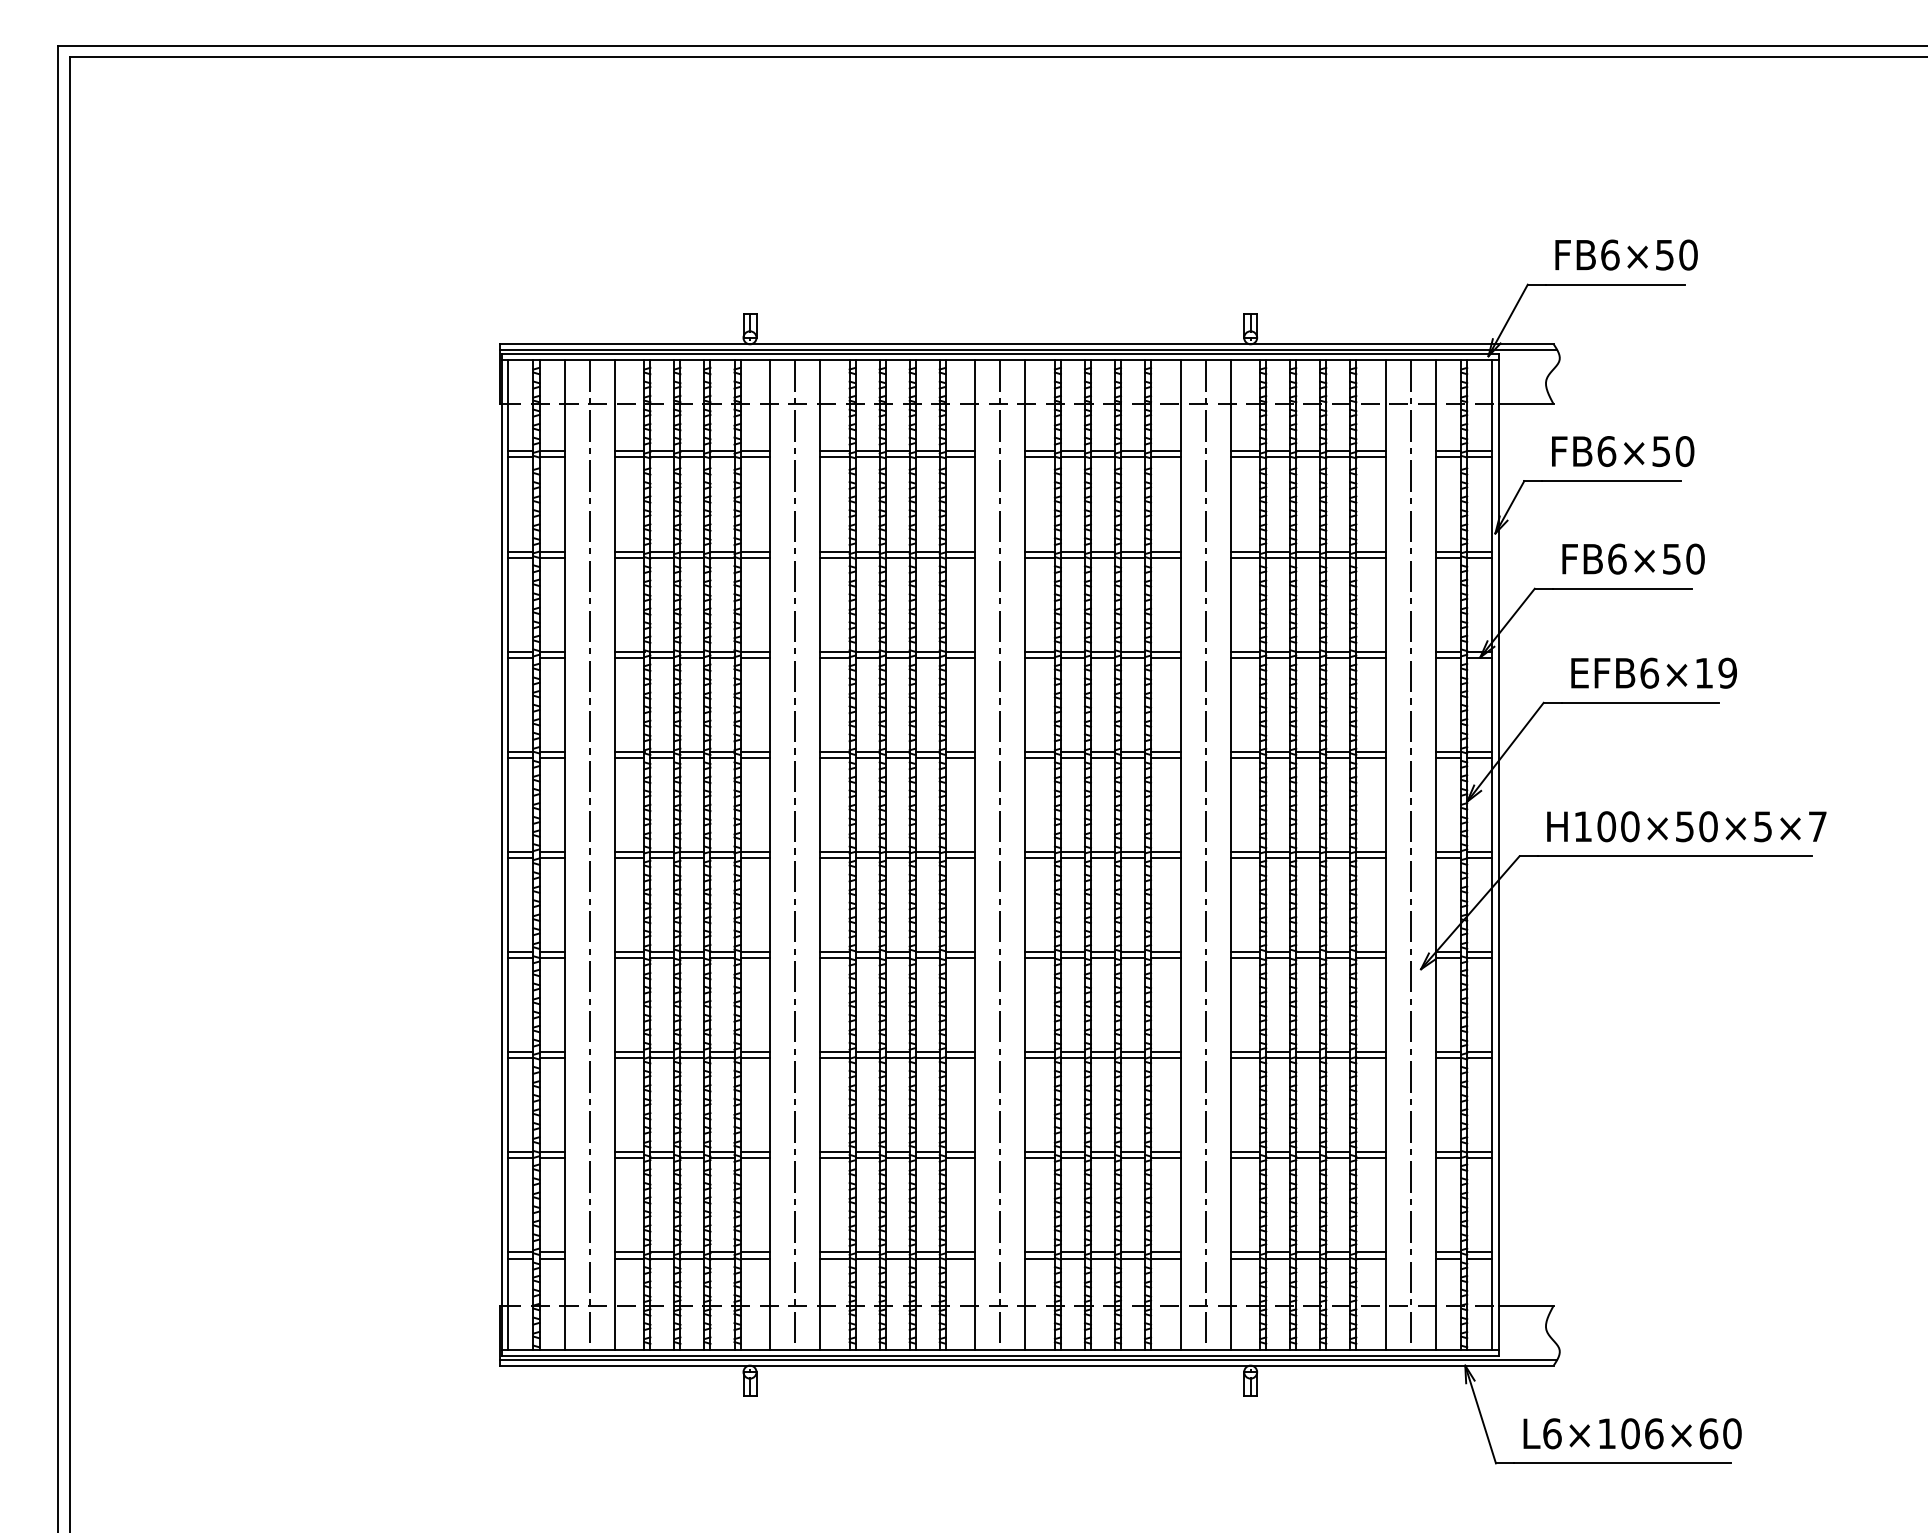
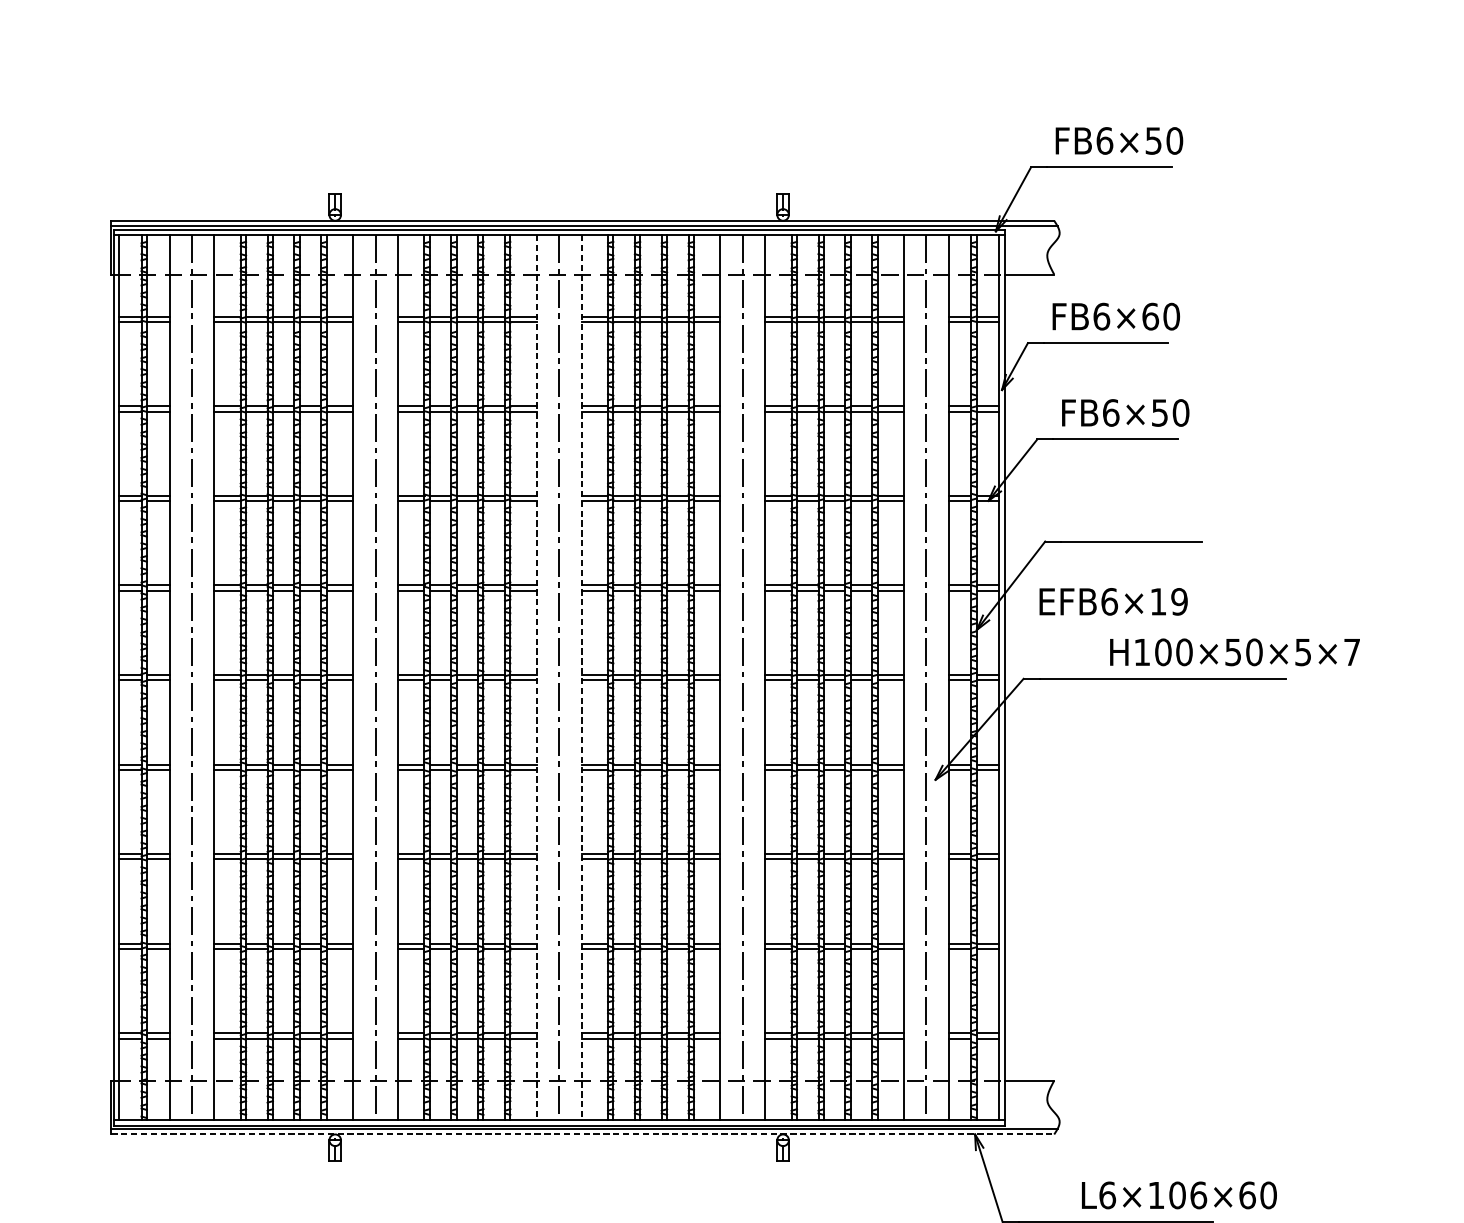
text: (1661, 451) -> (1150, 316), FB6×50 -> FB6×60
text: (1653, 672) -> (1113, 601), moved
text: (1686, 826) -> (1234, 652), moved
line: (975, 854) -> (536, 677), solid -> dashed
line: (1025, 854) -> (581, 677), solid -> dashed
line: (1027, 1365) -> (583, 1134), solid -> dashed
text: (1632, 1433) -> (1179, 1195), moved

